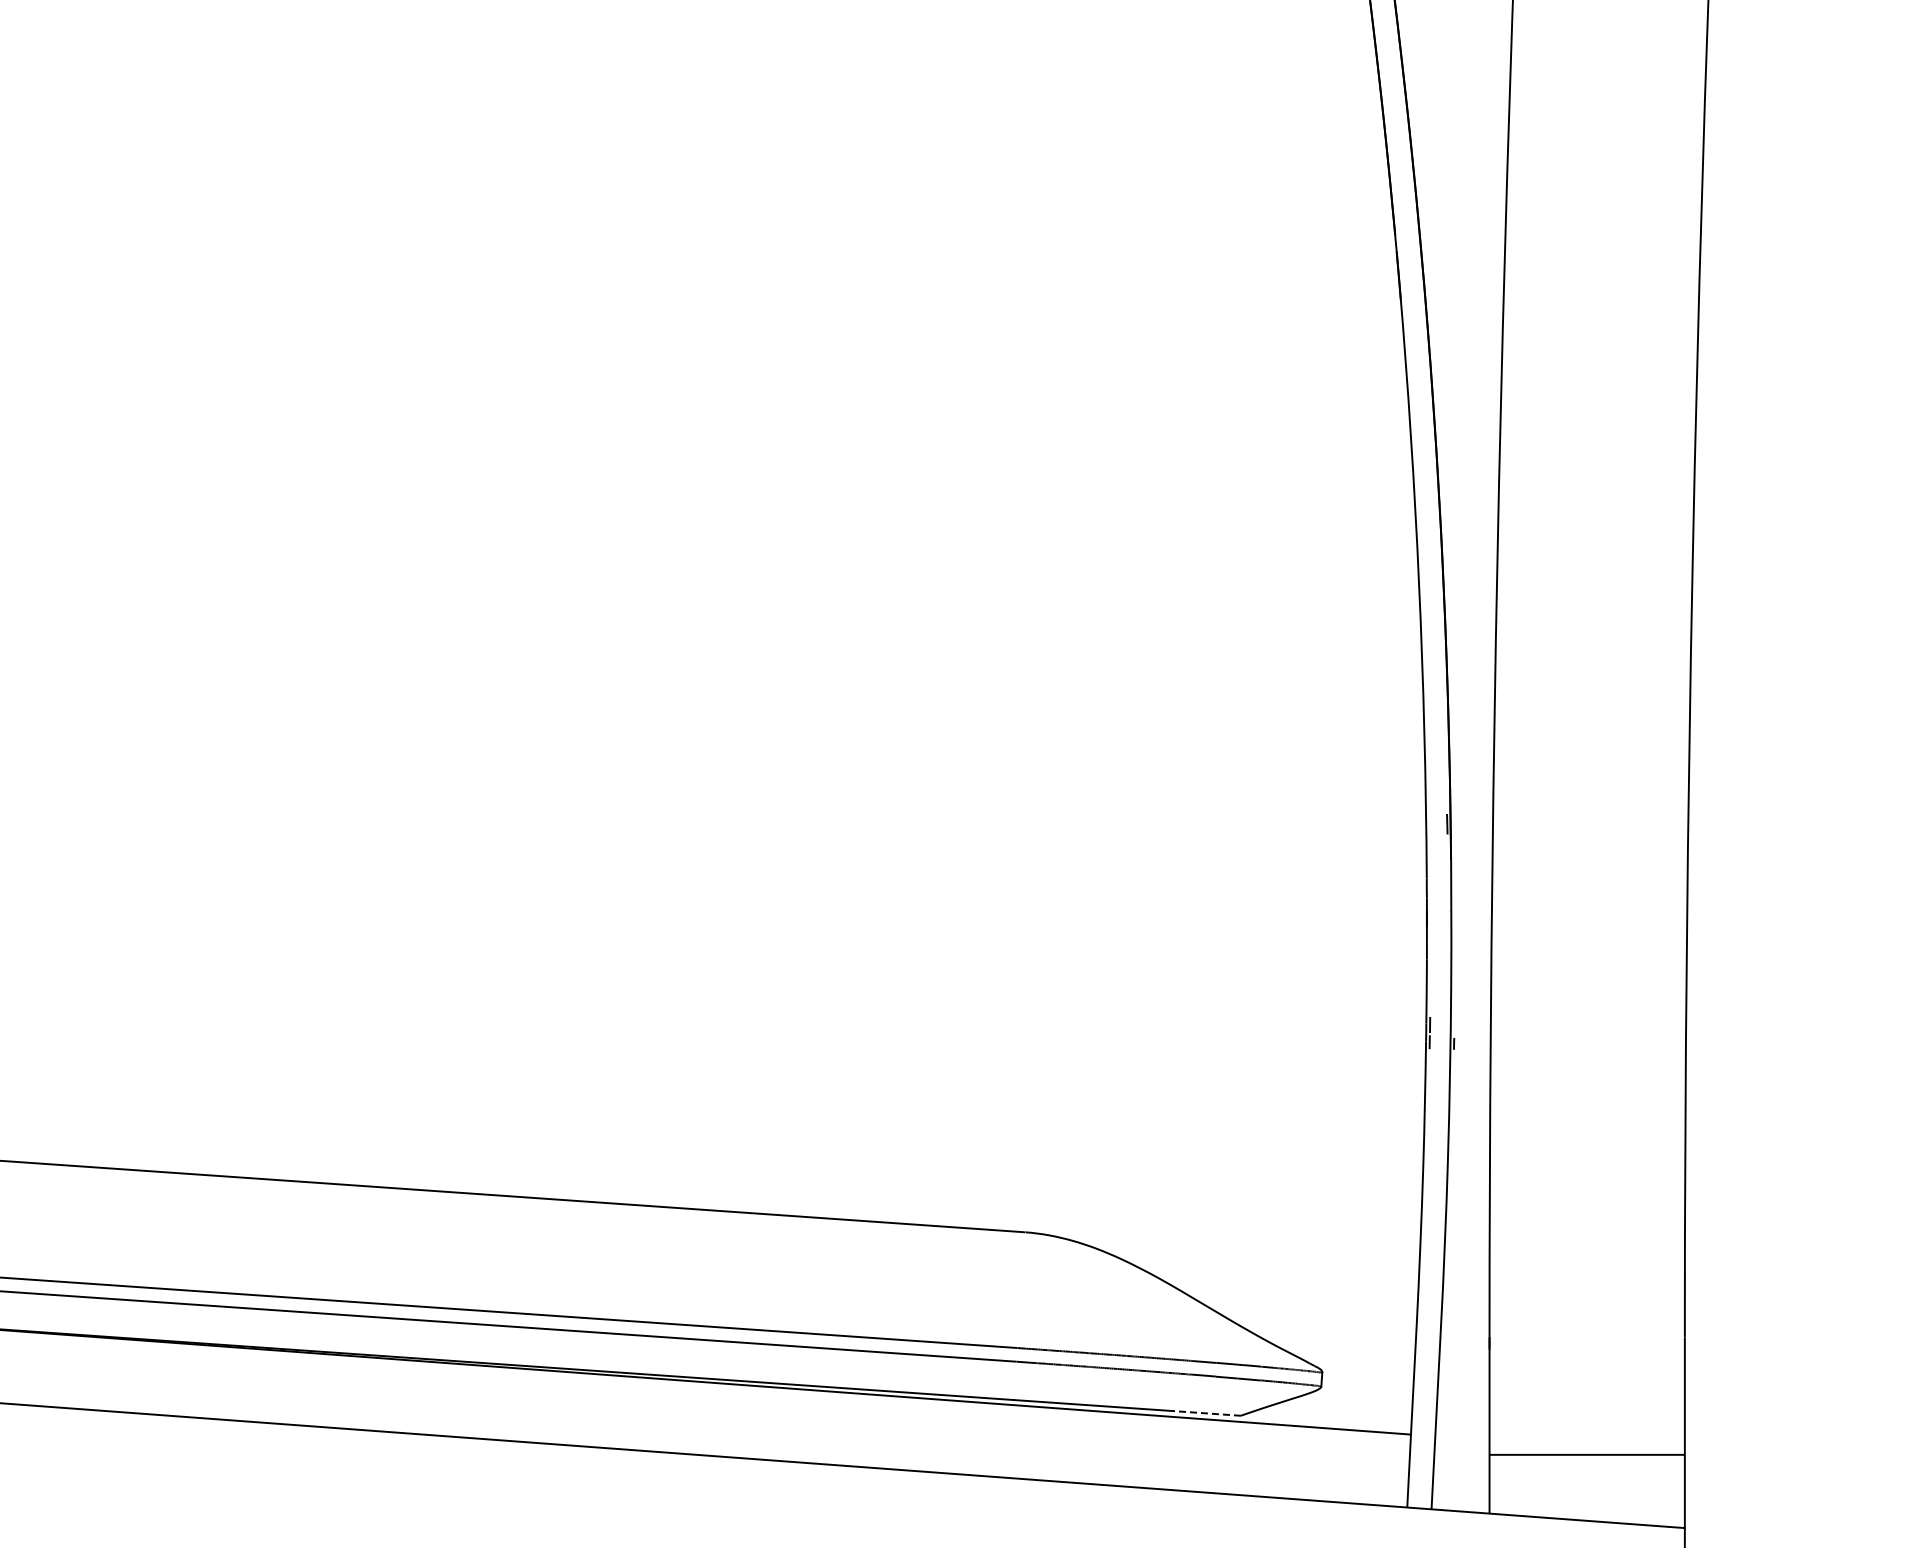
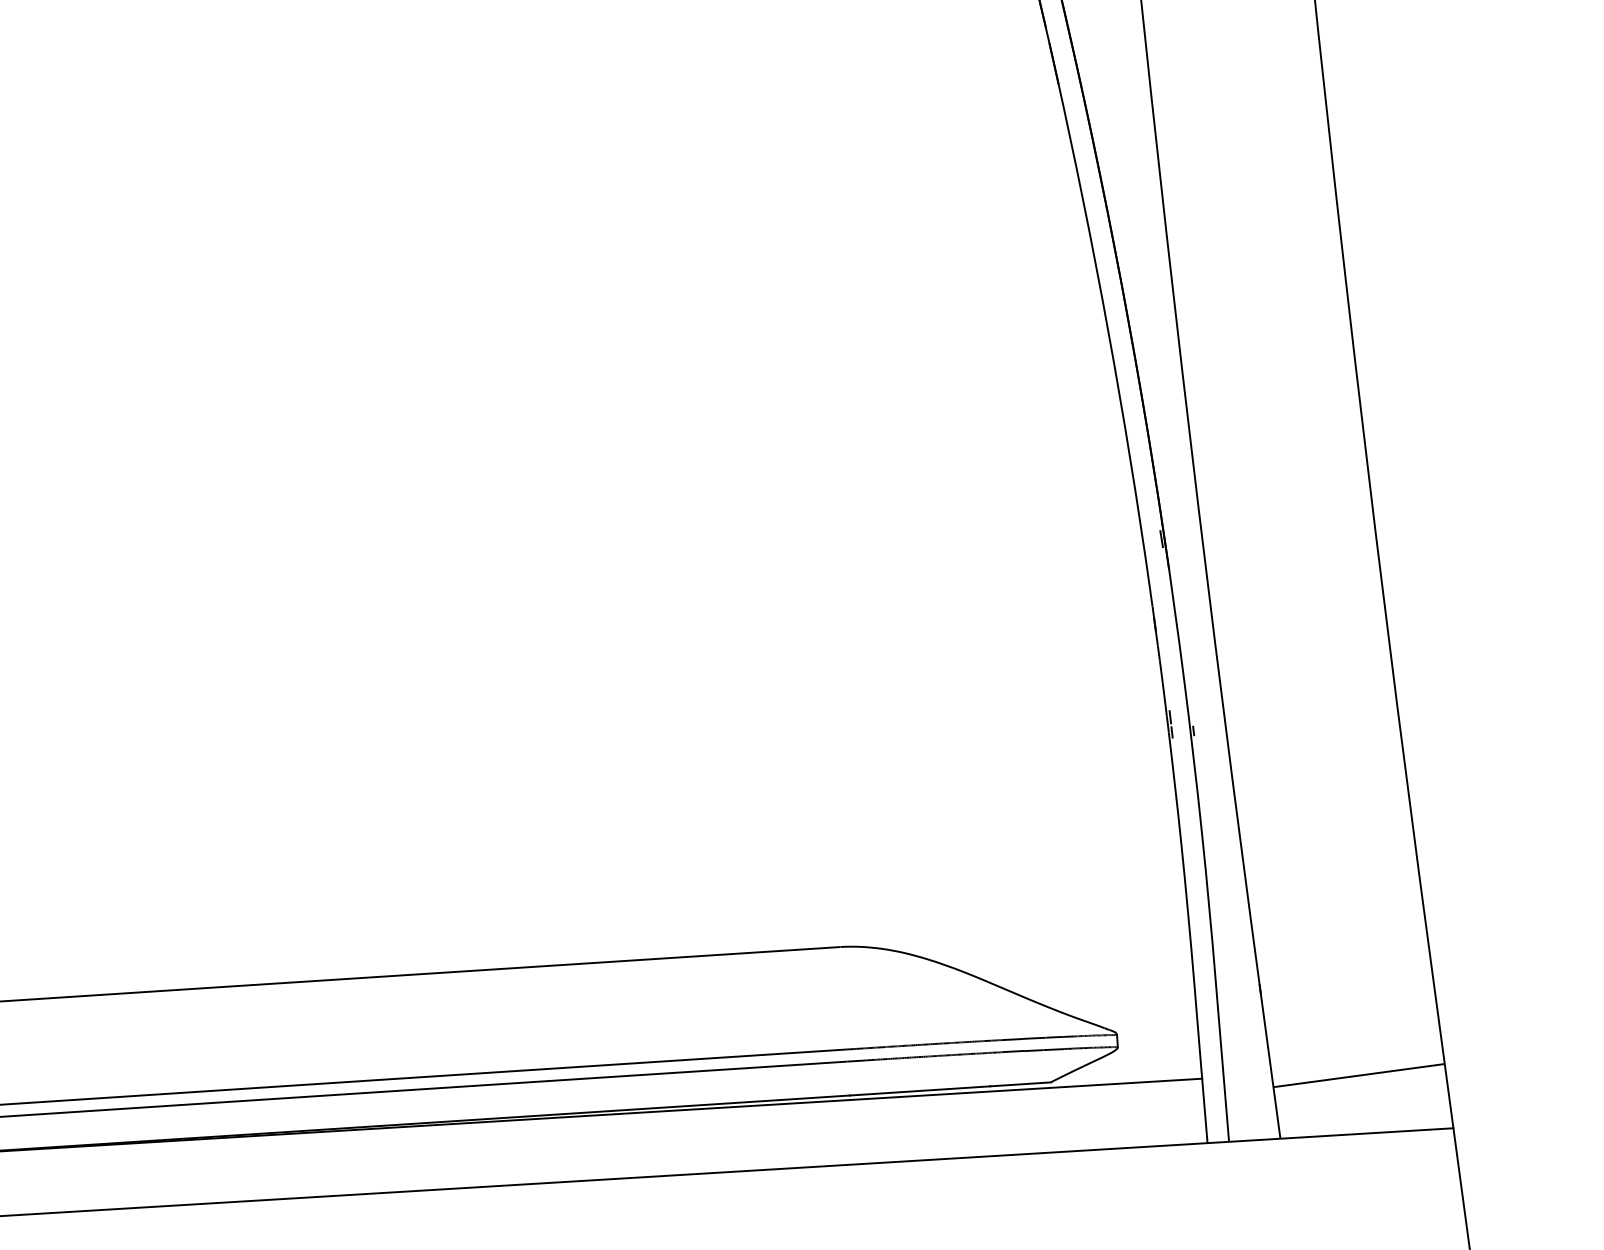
line: (1206, 1413) -> (1020, 1084), dashed -> solid

